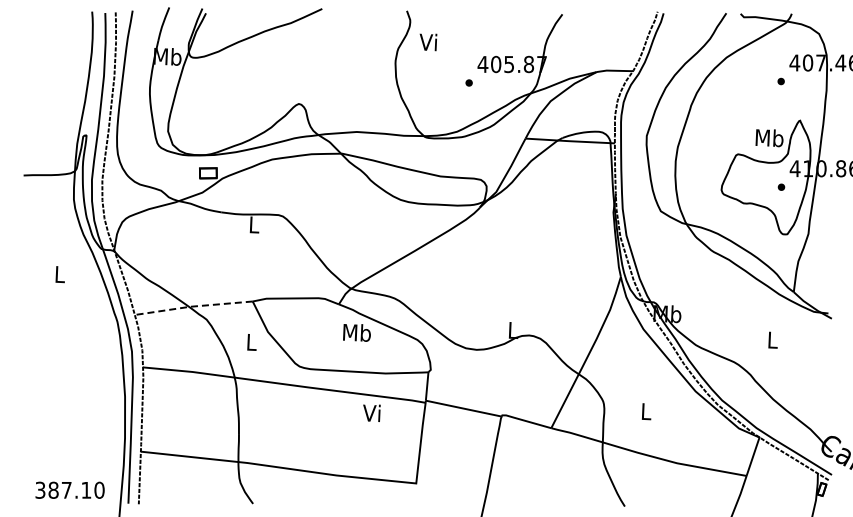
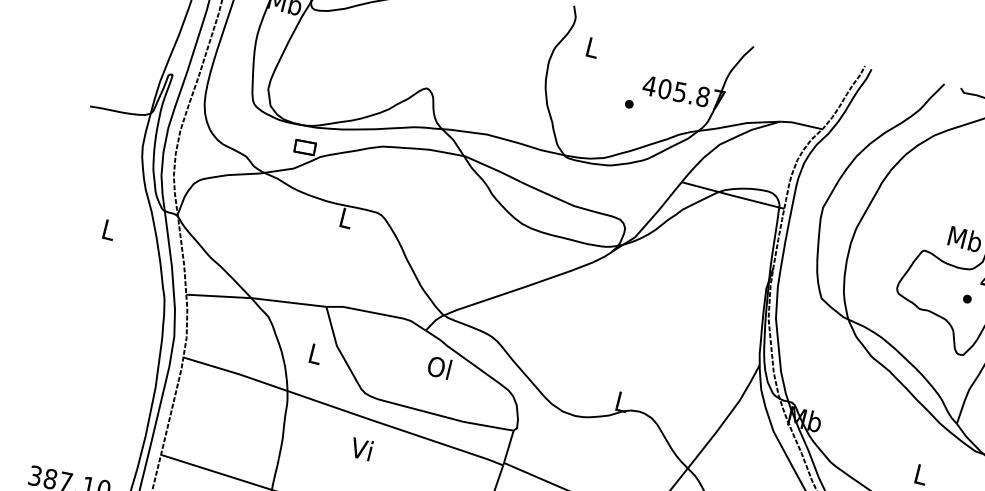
text: (428, 42) -> (591, 47), Vi -> L
line: (192, 306) -> (255, 298), dashed -> solid
text: (356, 332) -> (439, 367), Mb -> Ol
text: (371, 412) -> (361, 448), moved

